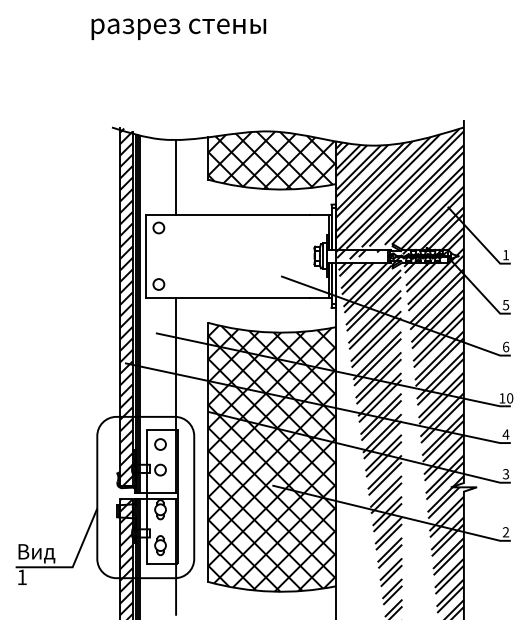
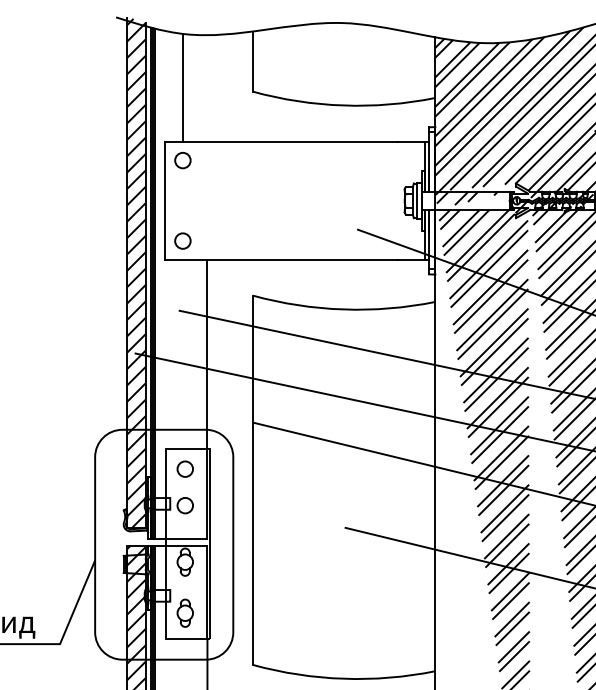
hatch: (271, 160) -> (343, 64), removed
line: (176, 177) -> (183, 88), moved
hatch: (271, 458) -> (343, 489), removed

